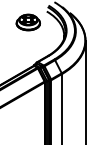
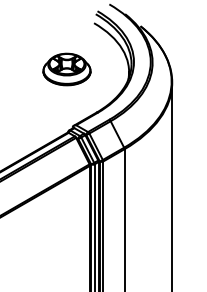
part: (27, 22) -> (65, 69), moved

